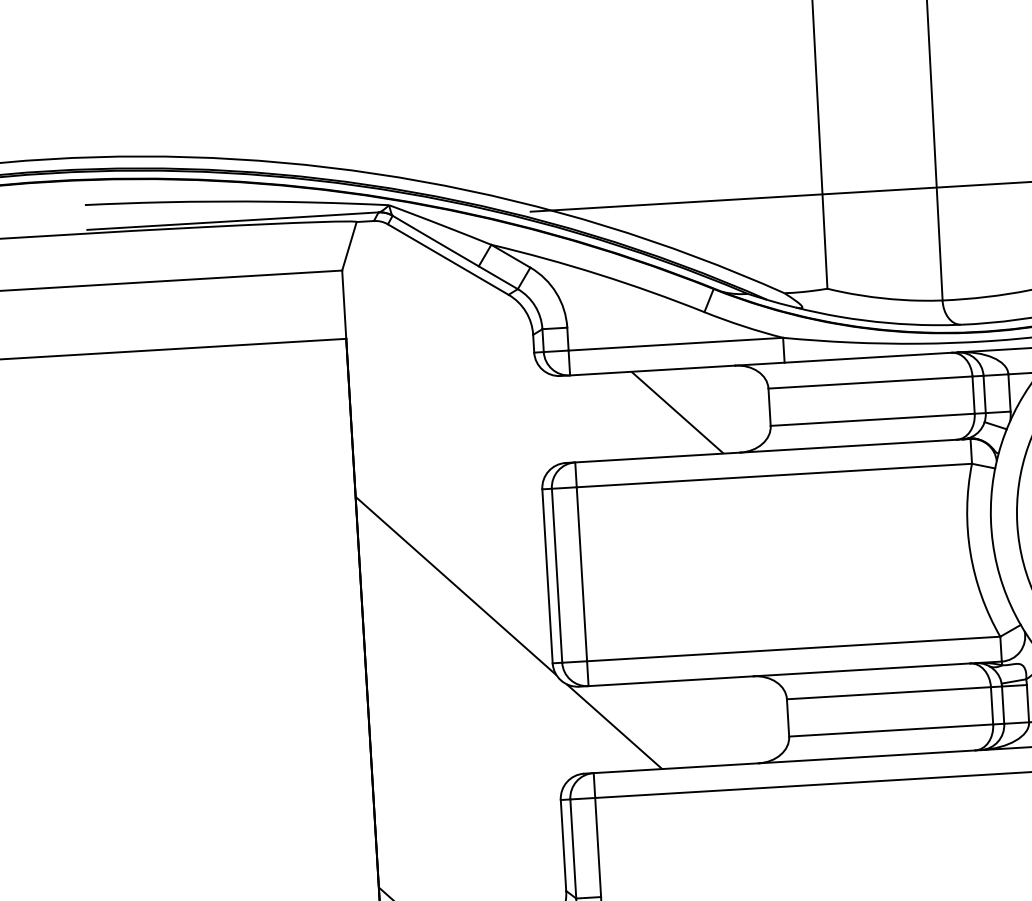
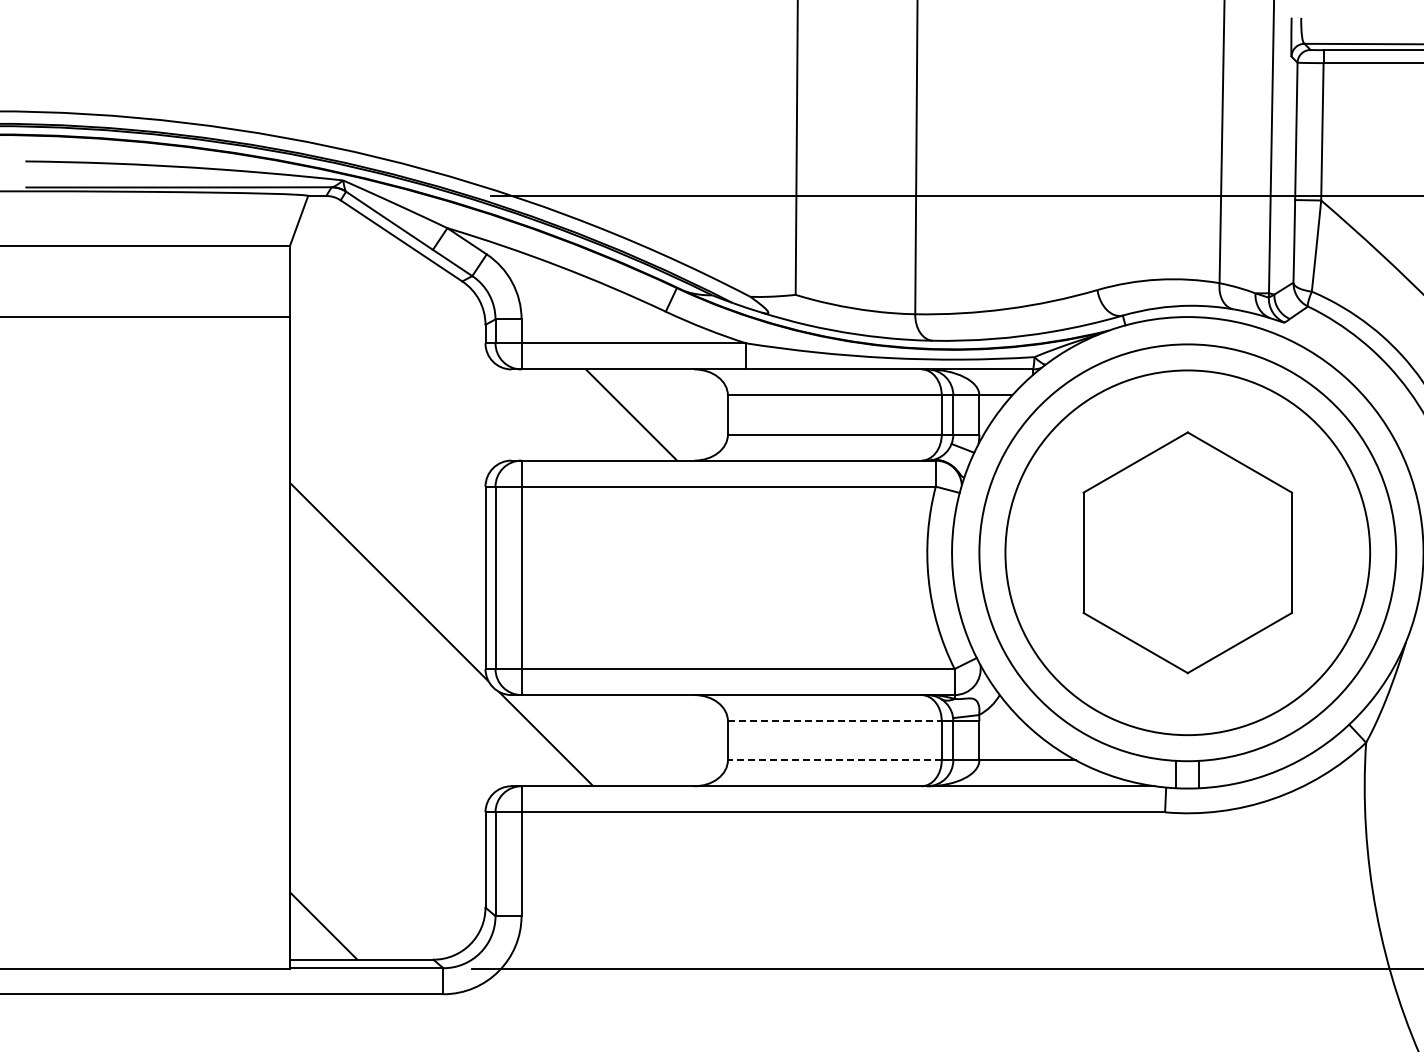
line: (888, 693) -> (834, 721), solid -> dashed
line: (890, 730) -> (834, 760), solid -> dashed

